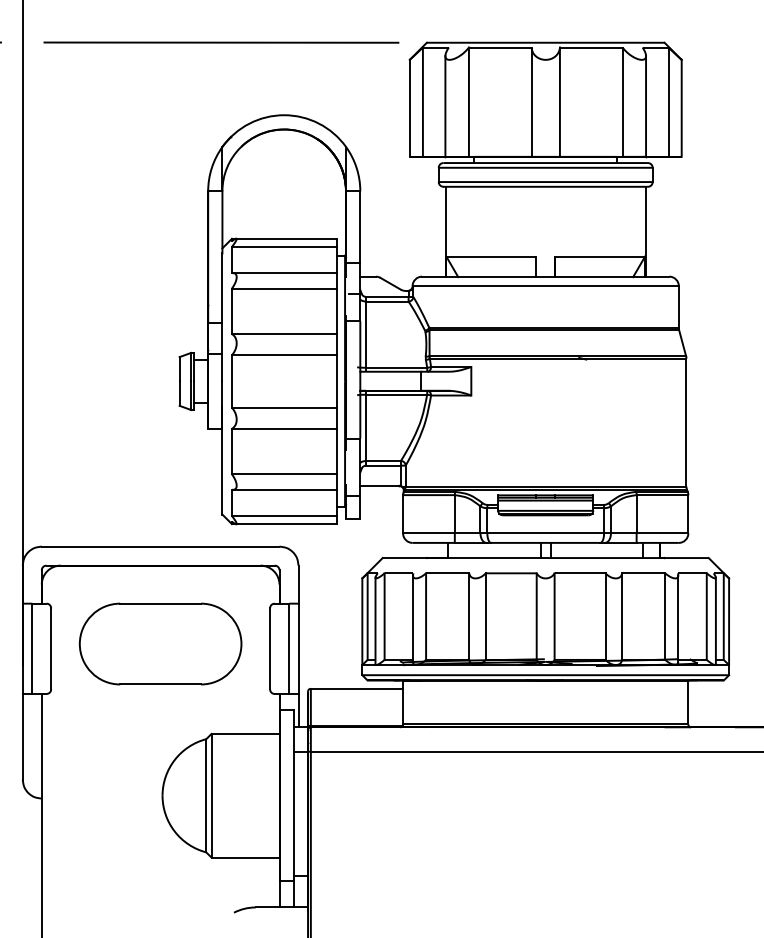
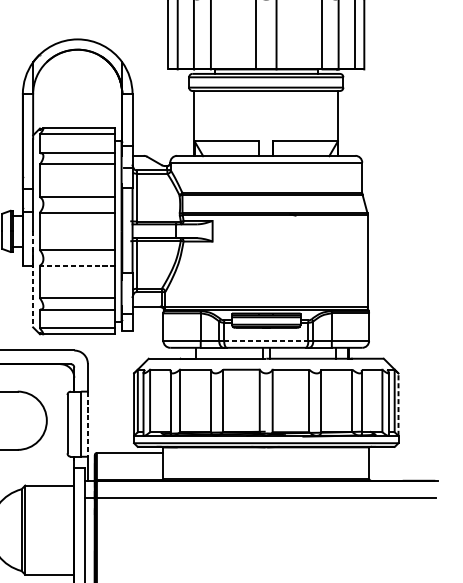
line: (283, 428) -> (77, 265), solid -> dashed
line: (222, 448) -> (33, 279), solid -> dashed
line: (546, 533) -> (266, 341), solid -> dashed
line: (729, 621) -> (398, 404), solid -> dashed
line: (298, 649) -> (88, 424), solid -> dashed

